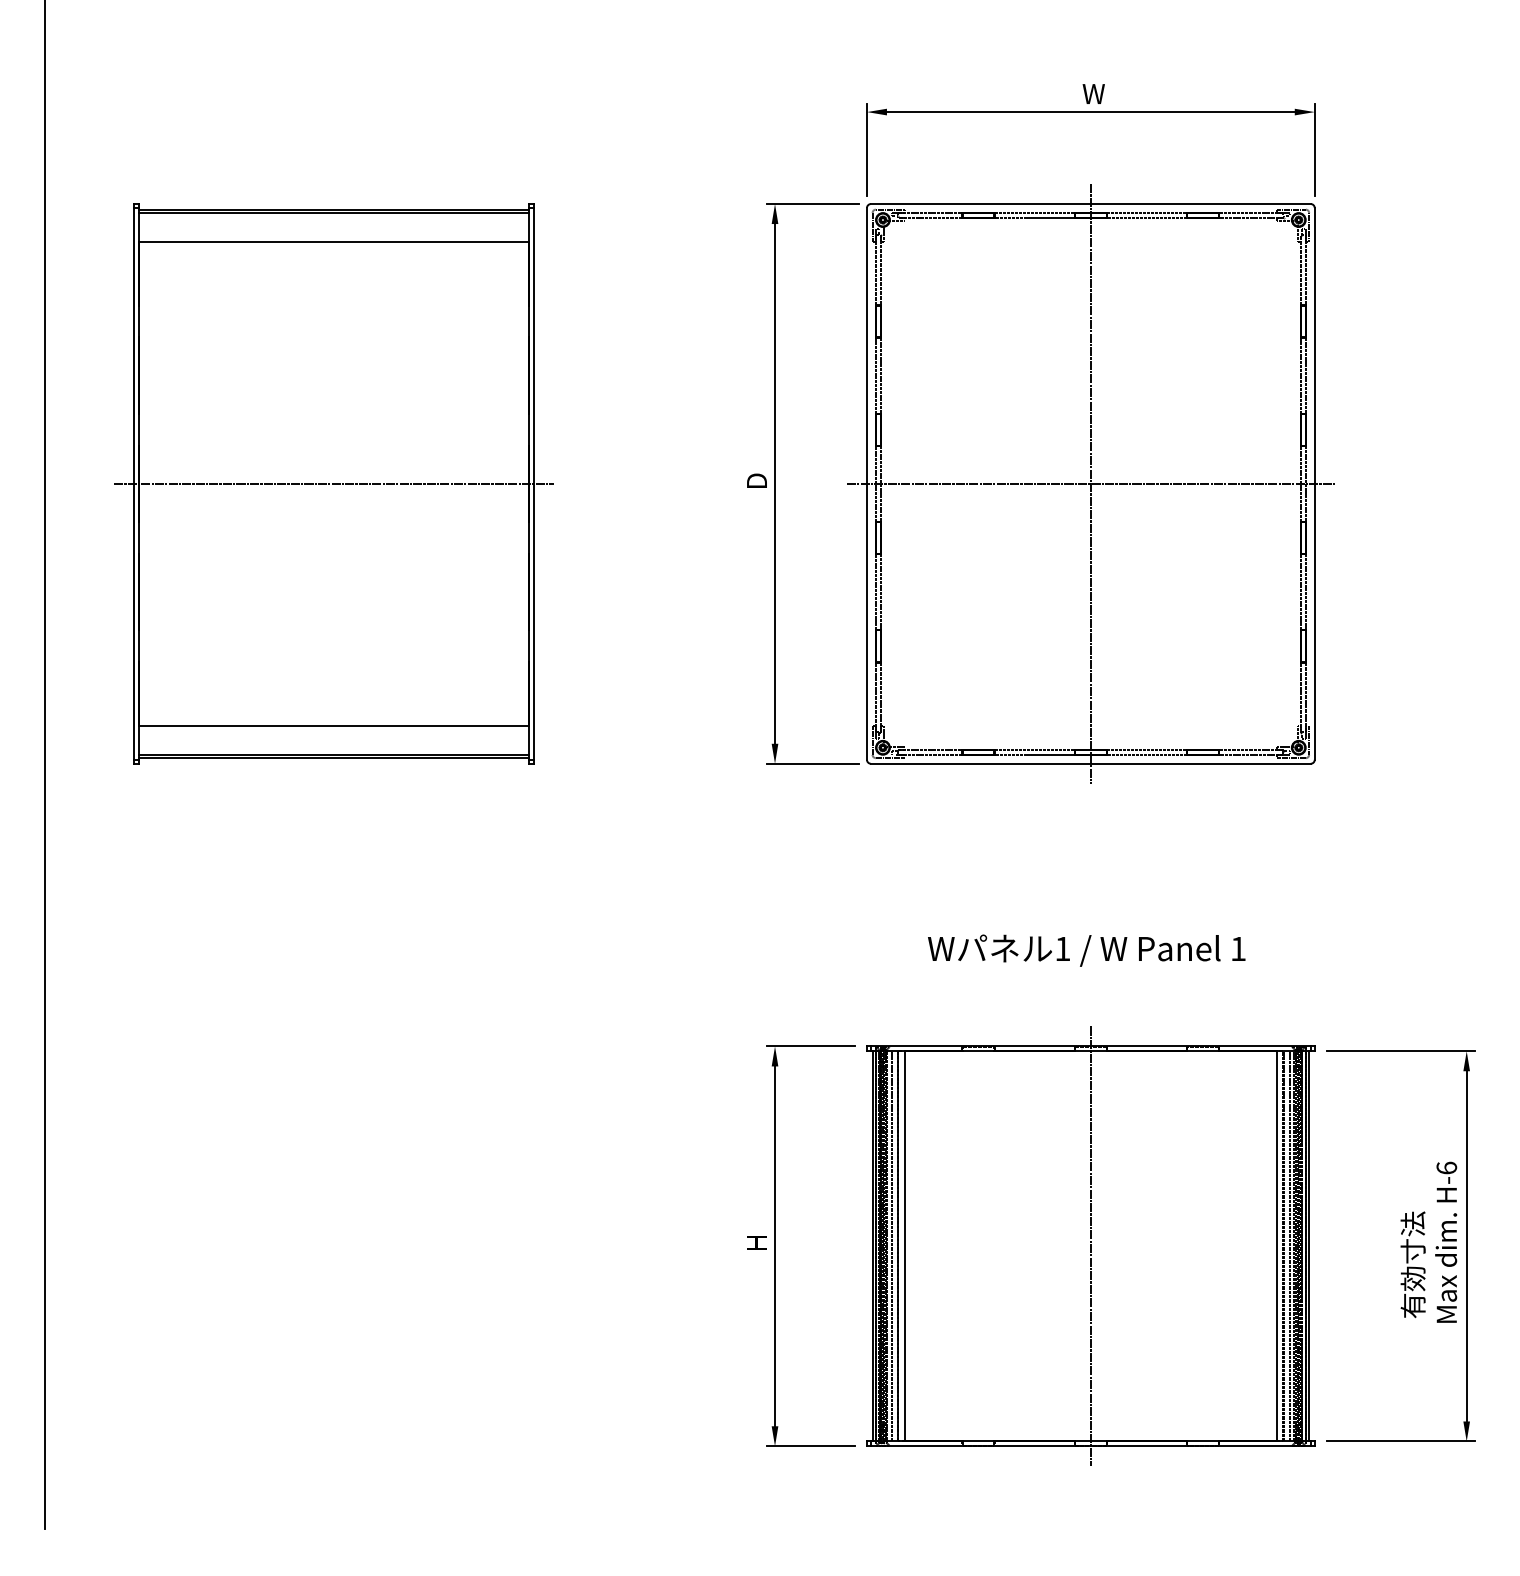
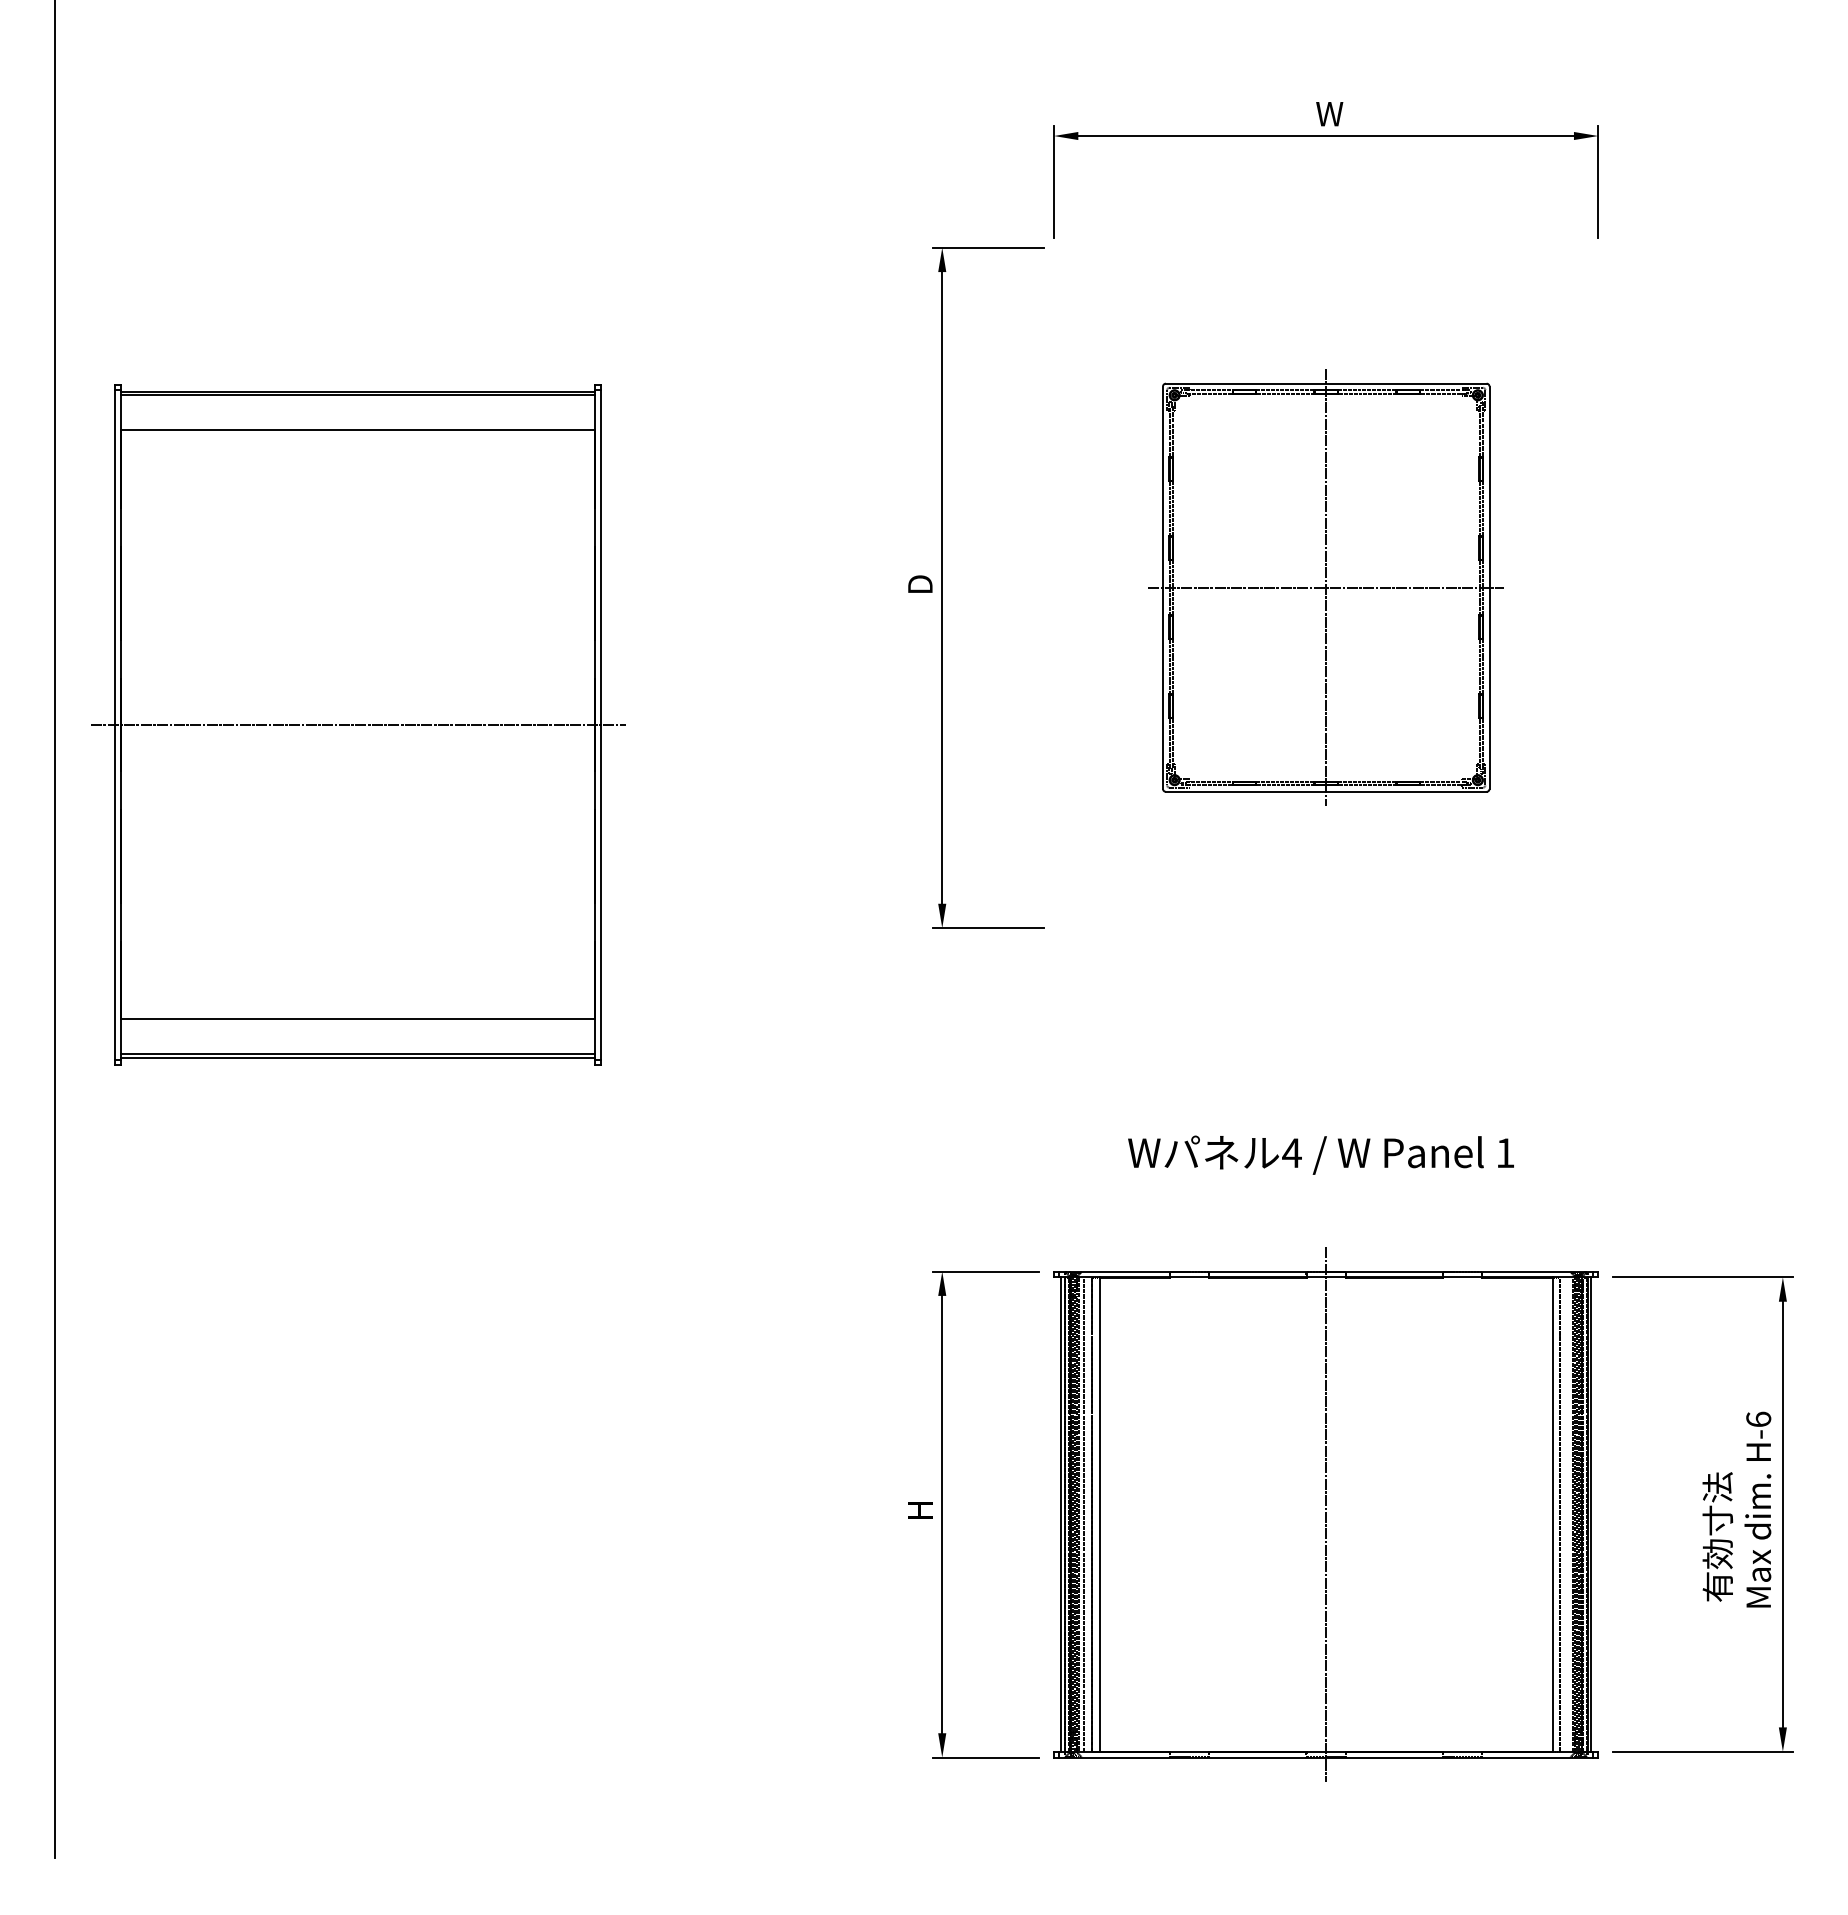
part: (334, 483) -> (358, 724), moved
part: (1091, 483) -> (1326, 587), size x0.6
text: (1062, 948) -> (1291, 1152), 1 -> 4
line: (1290, 1246) -> (1568, 1514), removed

